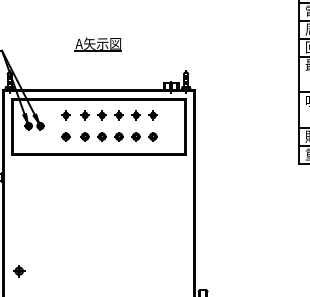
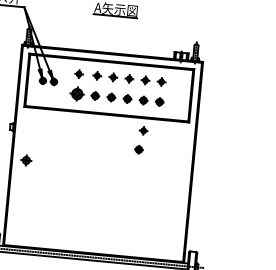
part: (65, 136) -> (76, 94), size x1.6
part: (138, 168) -> (142, 130), added
part: (135, 188) -> (138, 149), added
part: (19, 271) -> (26, 160), moved

